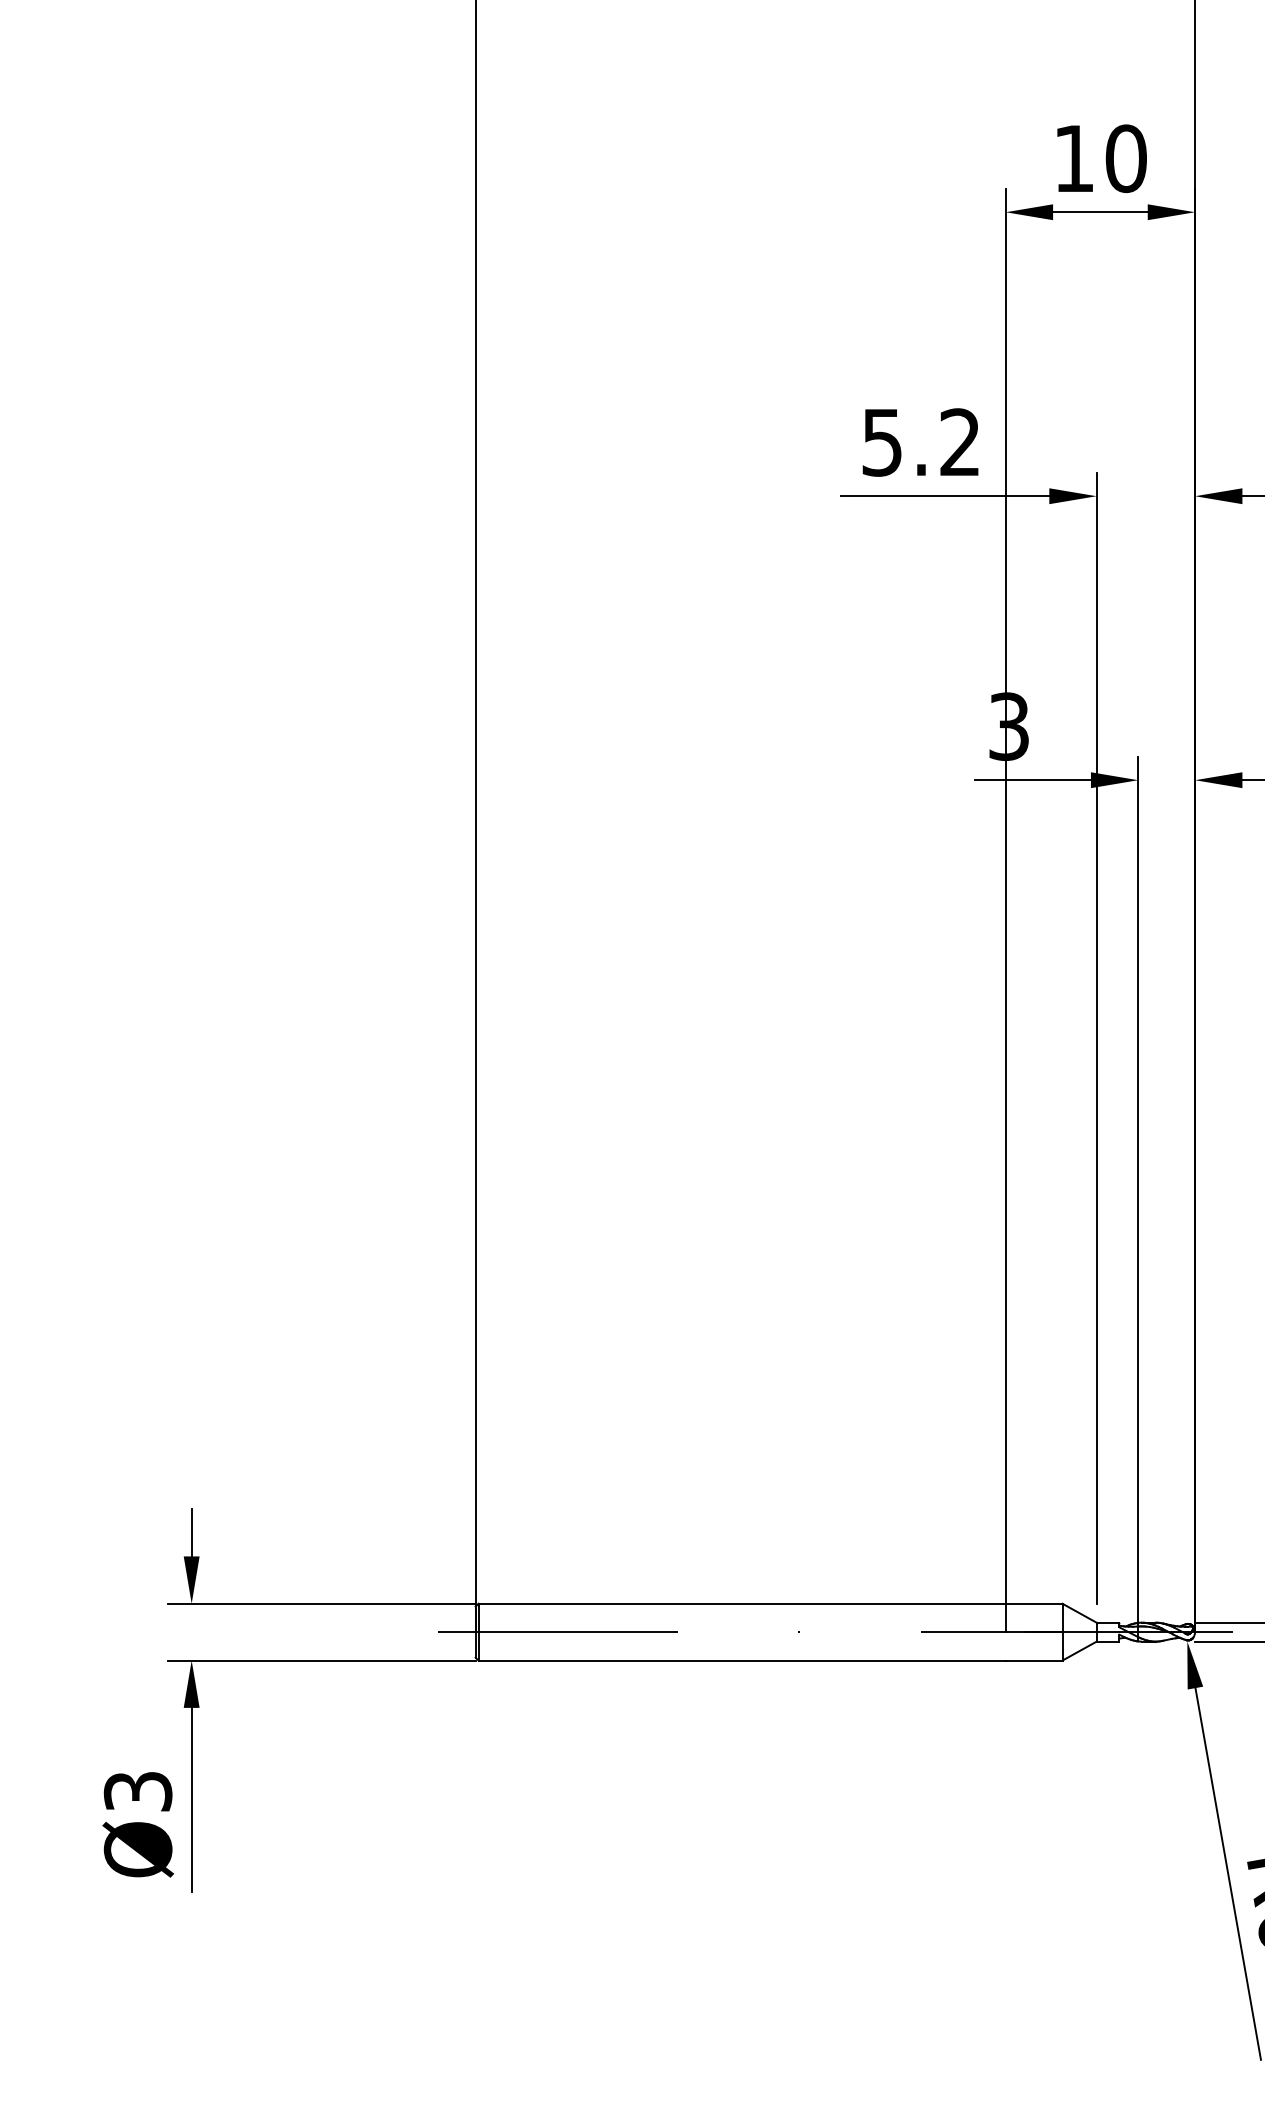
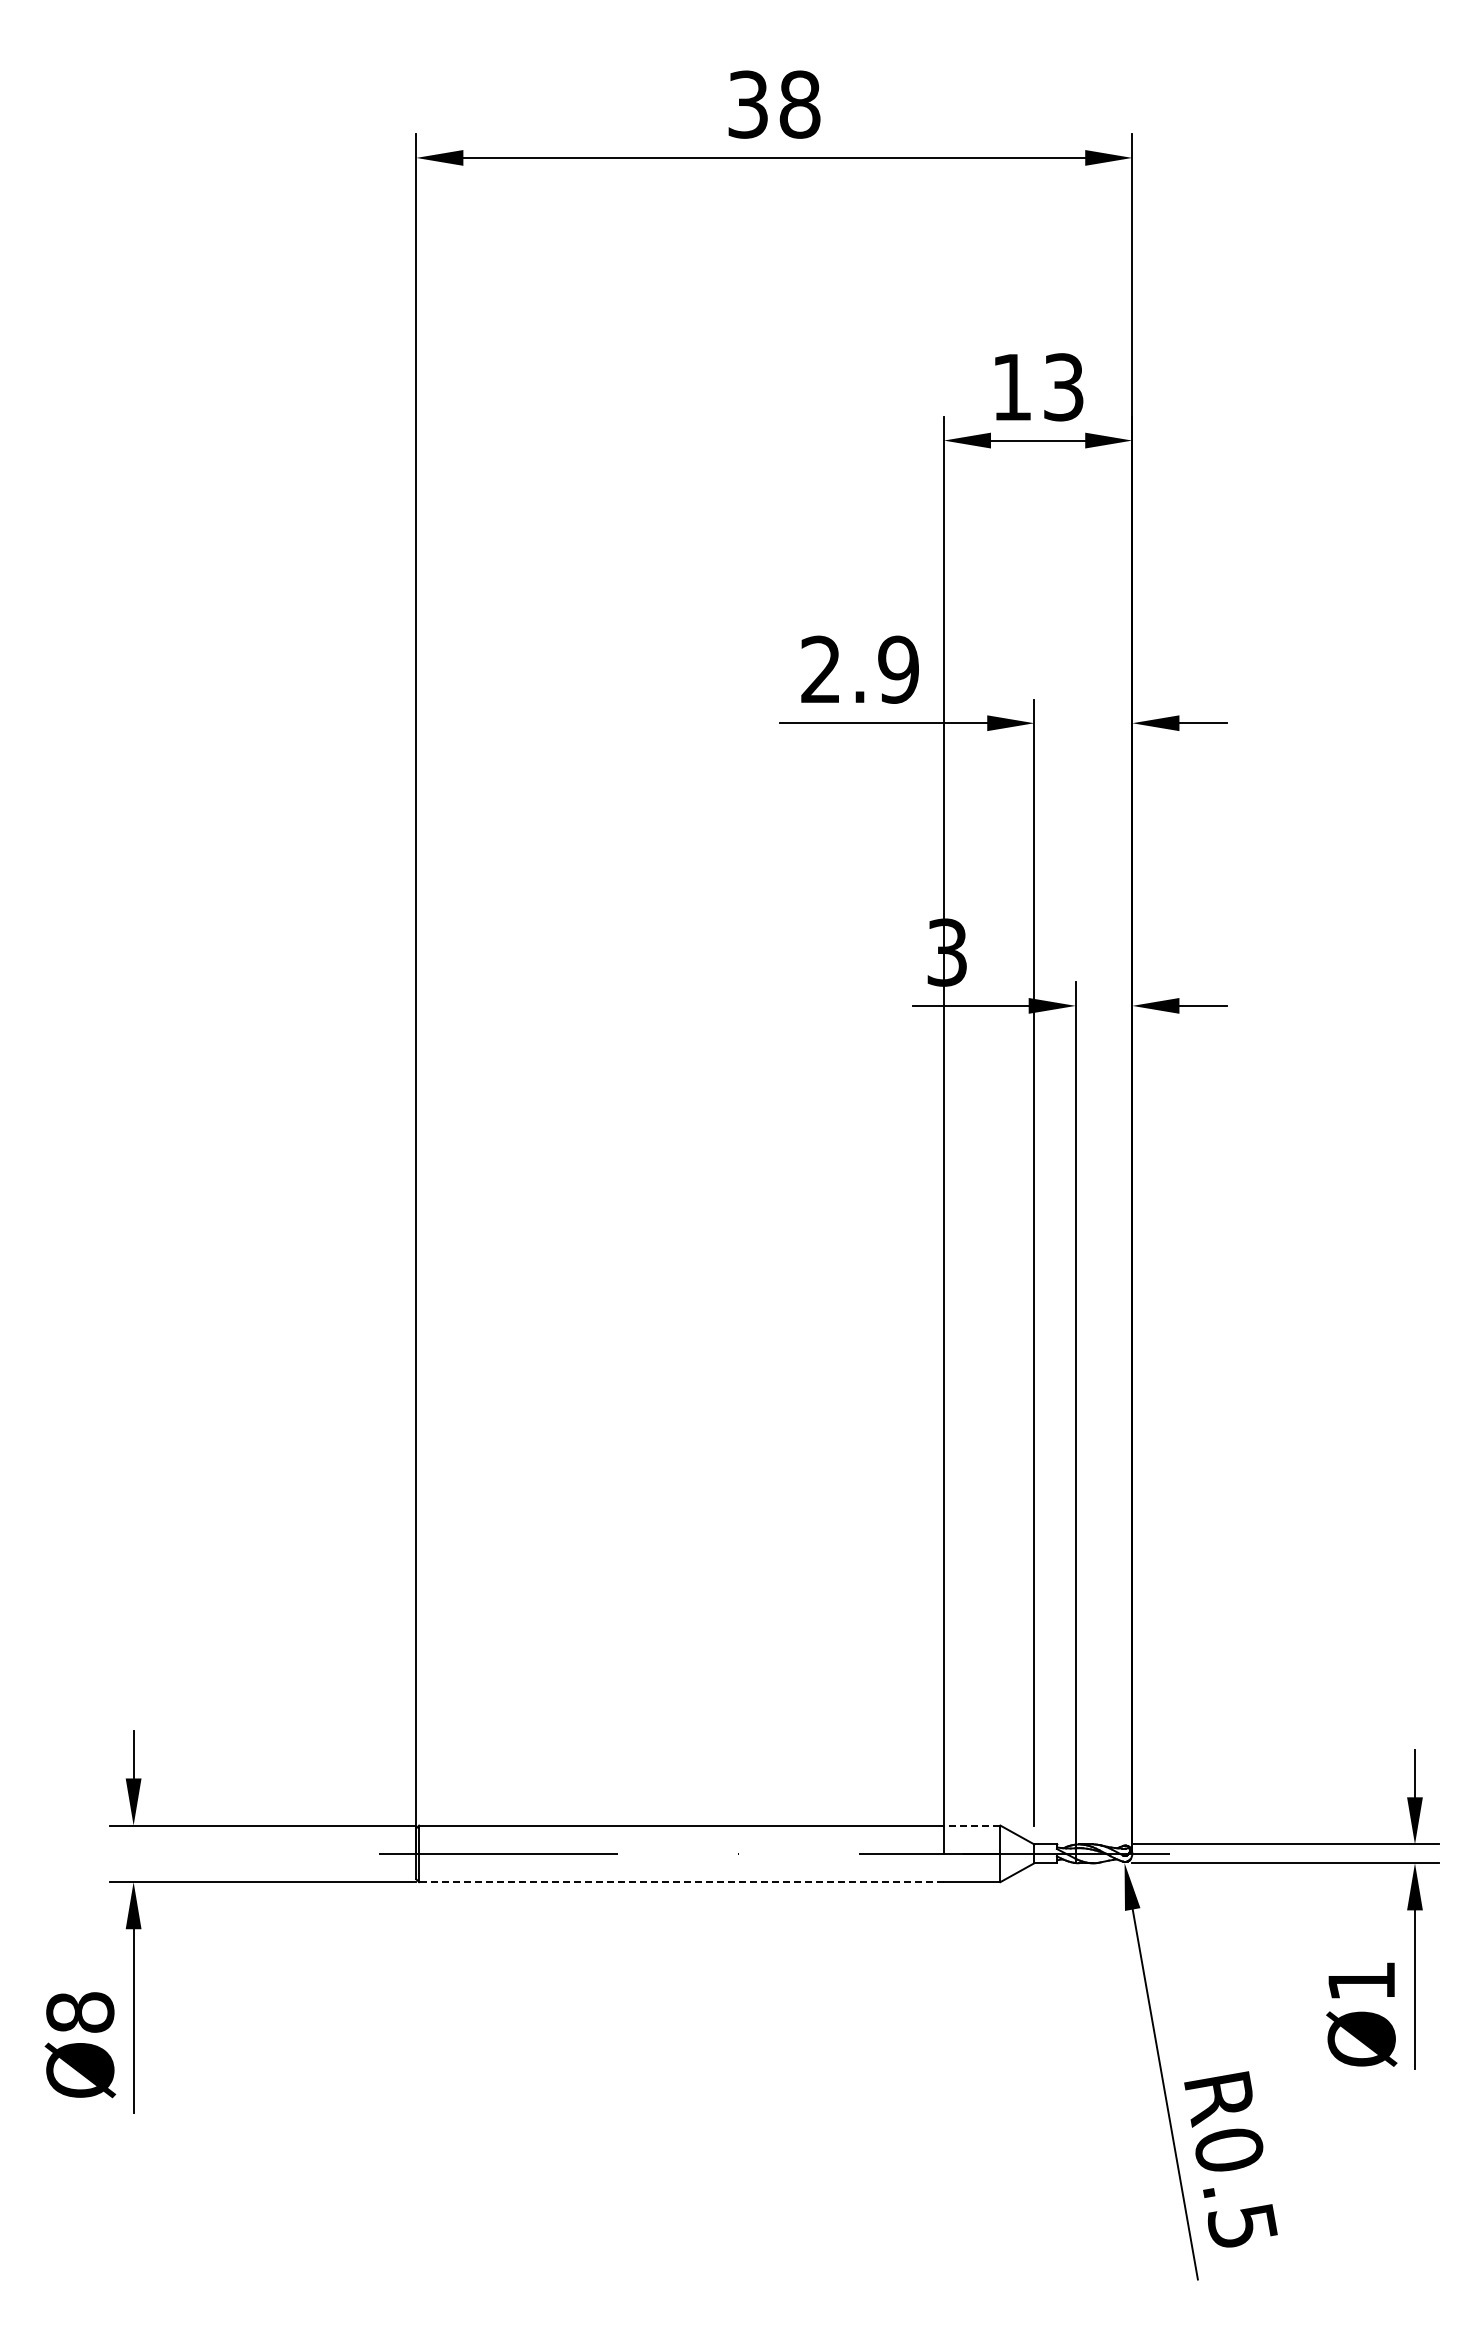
text: (1125, 158) -> (1063, 387), 10 -> 13
text: (920, 442) -> (859, 669), 5.2 -> 2.9
line: (1033, 1603) -> (971, 1825), solid -> dashed
line: (742, 1660) -> (681, 1882), solid -> dashed
text: (138, 1791) -> (80, 2012), Ø3 -> Ø8

